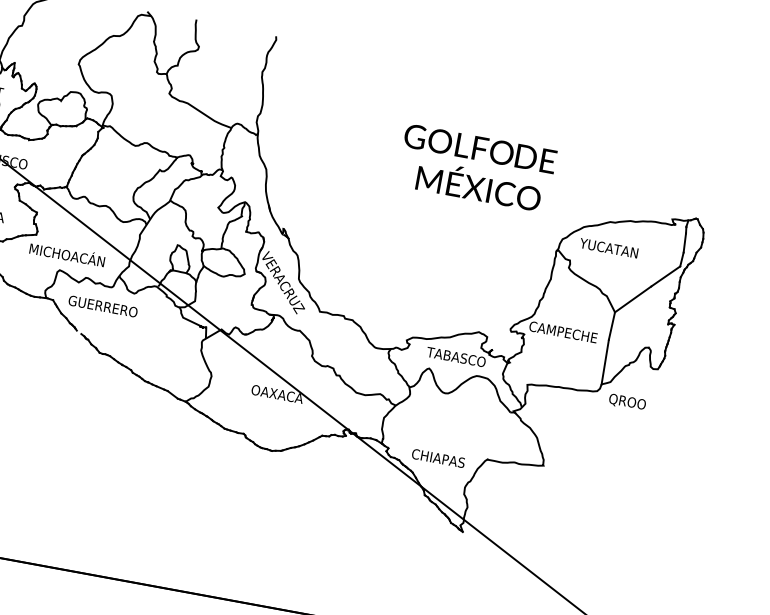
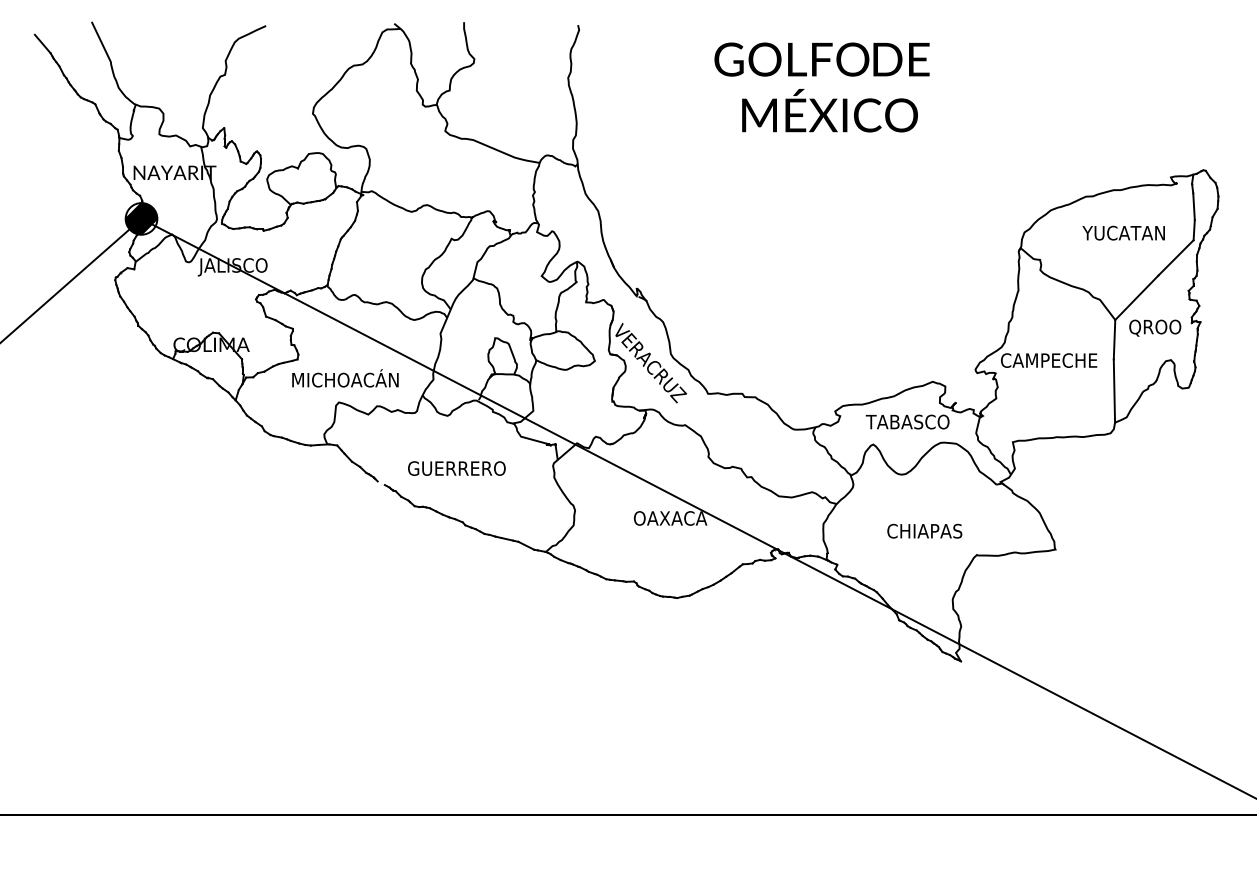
text: (476, 168) -> (821, 87), moved
text: (608, 247) -> (1123, 232), moved
text: (102, 306) -> (456, 468), moved
text: (627, 402) -> (1155, 327), moved
text: (438, 457) -> (924, 530), moved

